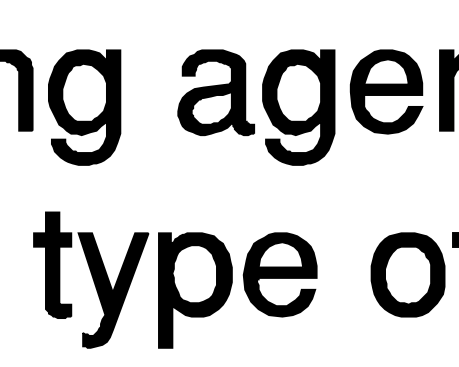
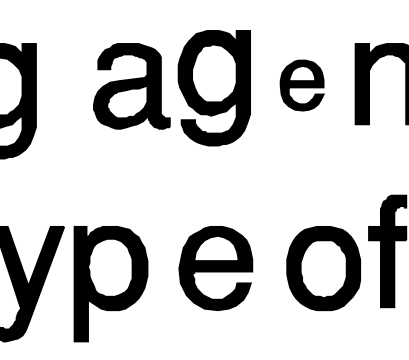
part: (386, 91) -> (302, 85), size x0.6
part: (298, 107) -> (214, 88), moved
part: (279, 274) -> (215, 268), moved

